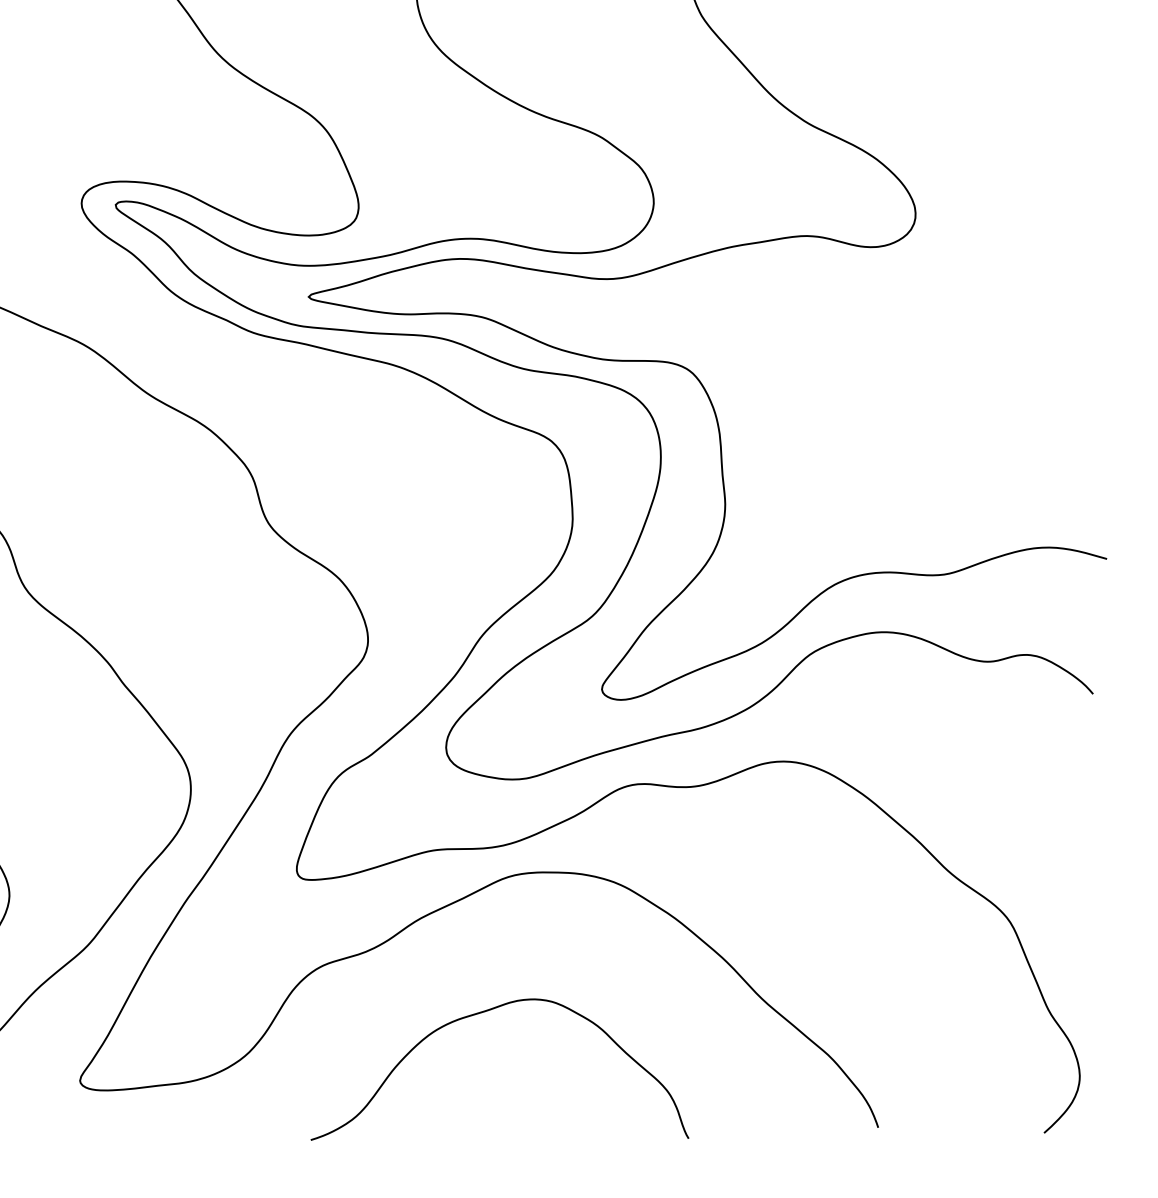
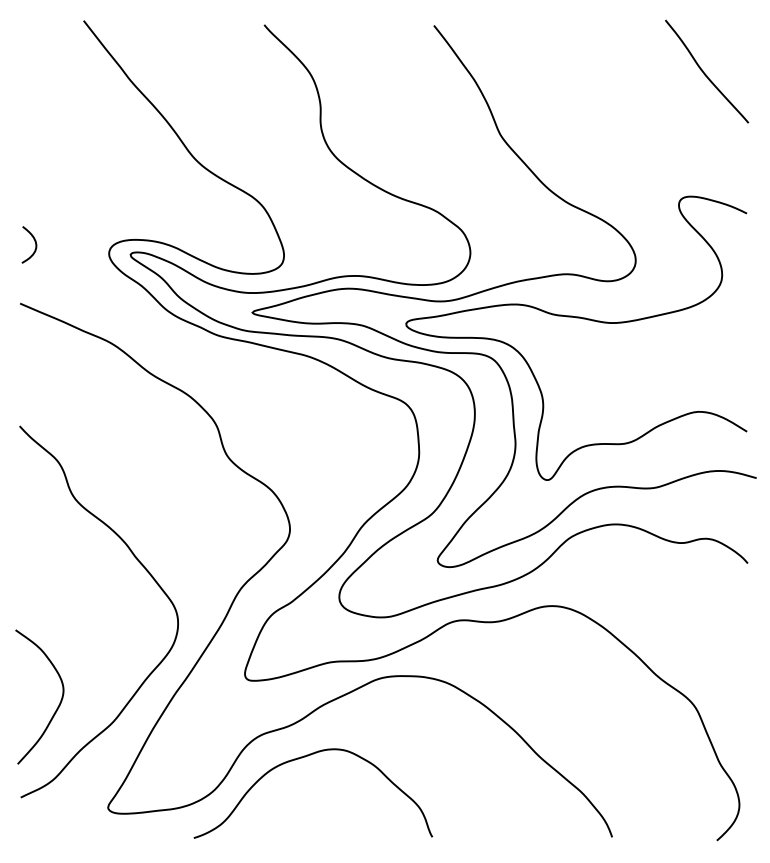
curve: (821, 306) -> (576, 318), added
curve: (482, 1013) -> (302, 758), moved

